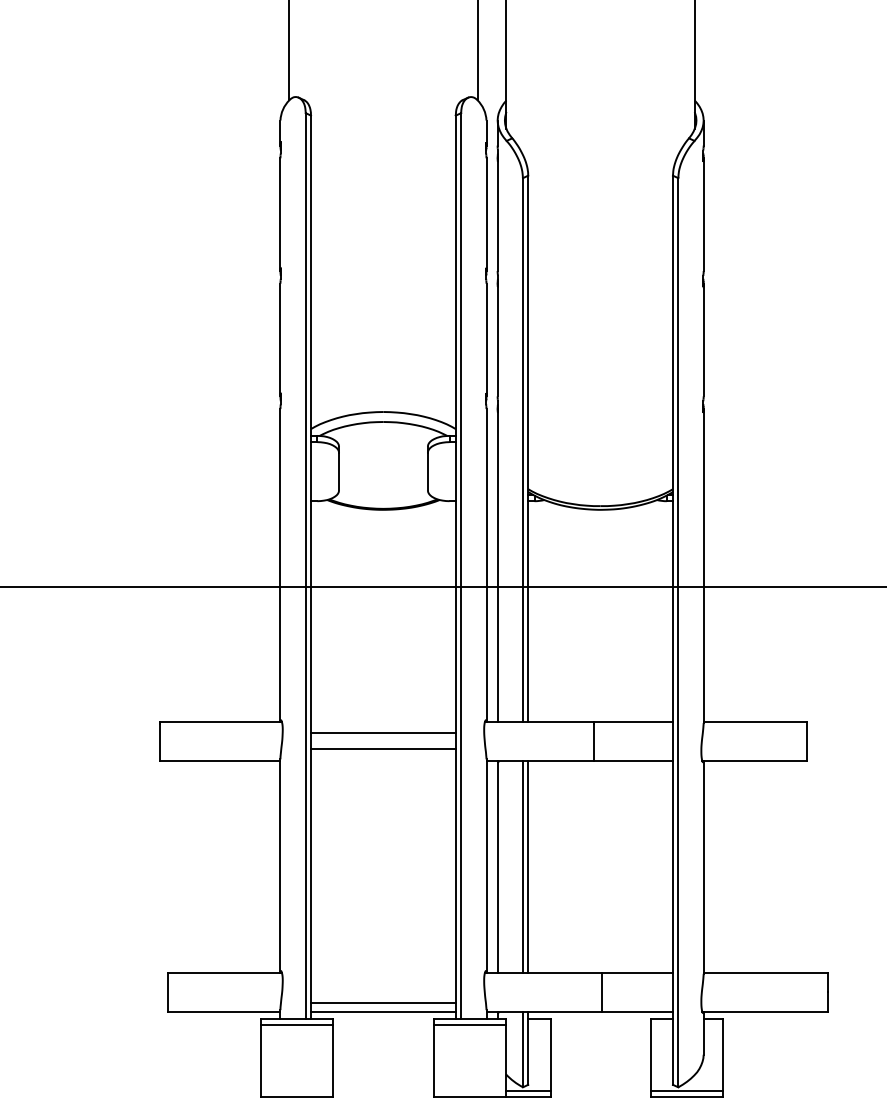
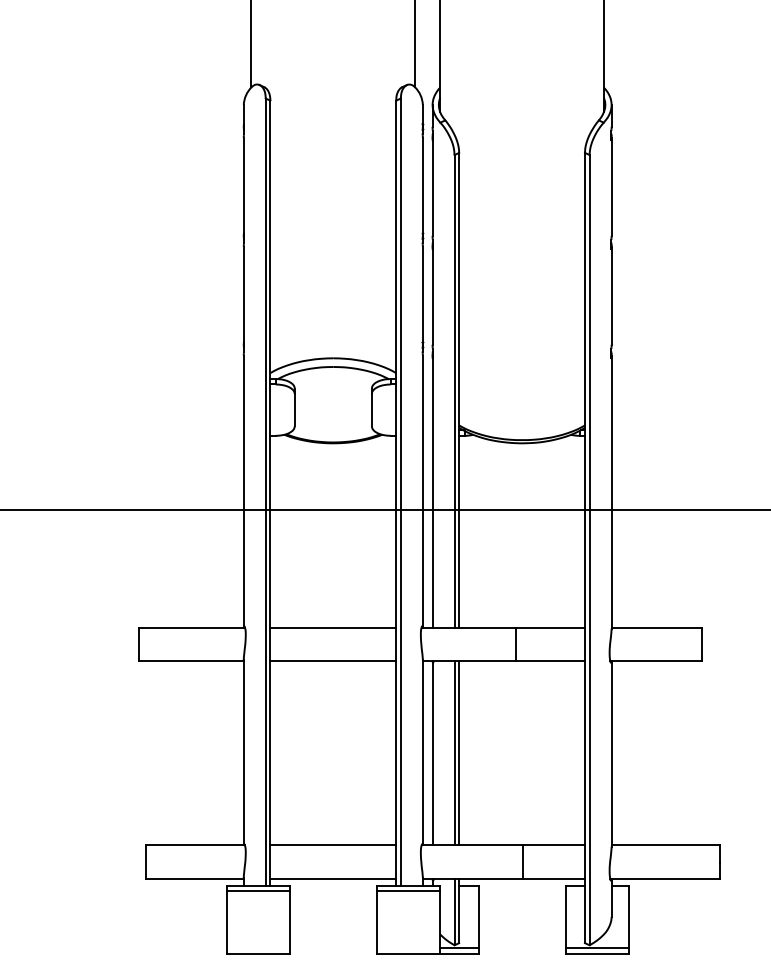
line: (383, 732) -> (333, 661), moved
line: (383, 748) -> (333, 627), moved
line: (383, 1002) -> (333, 845), moved

